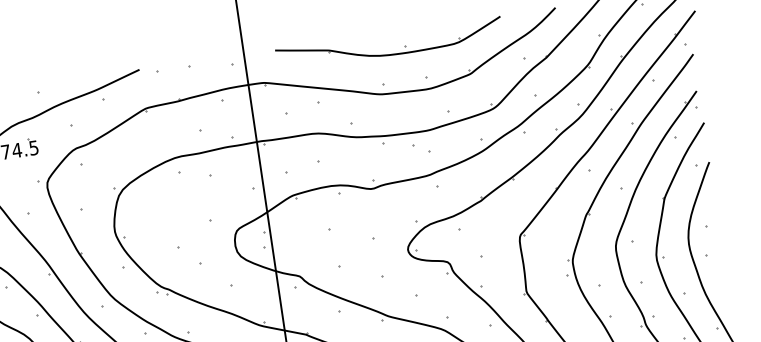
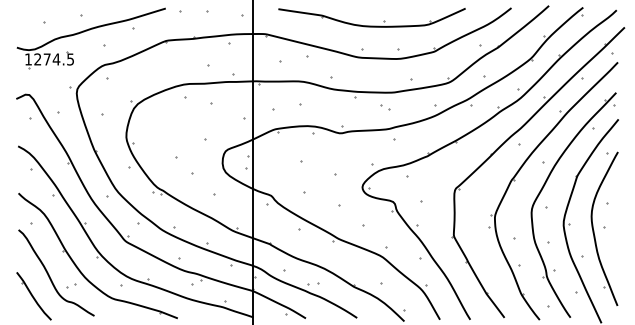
part: (421, 149) -> (385, 107), size x0.62

